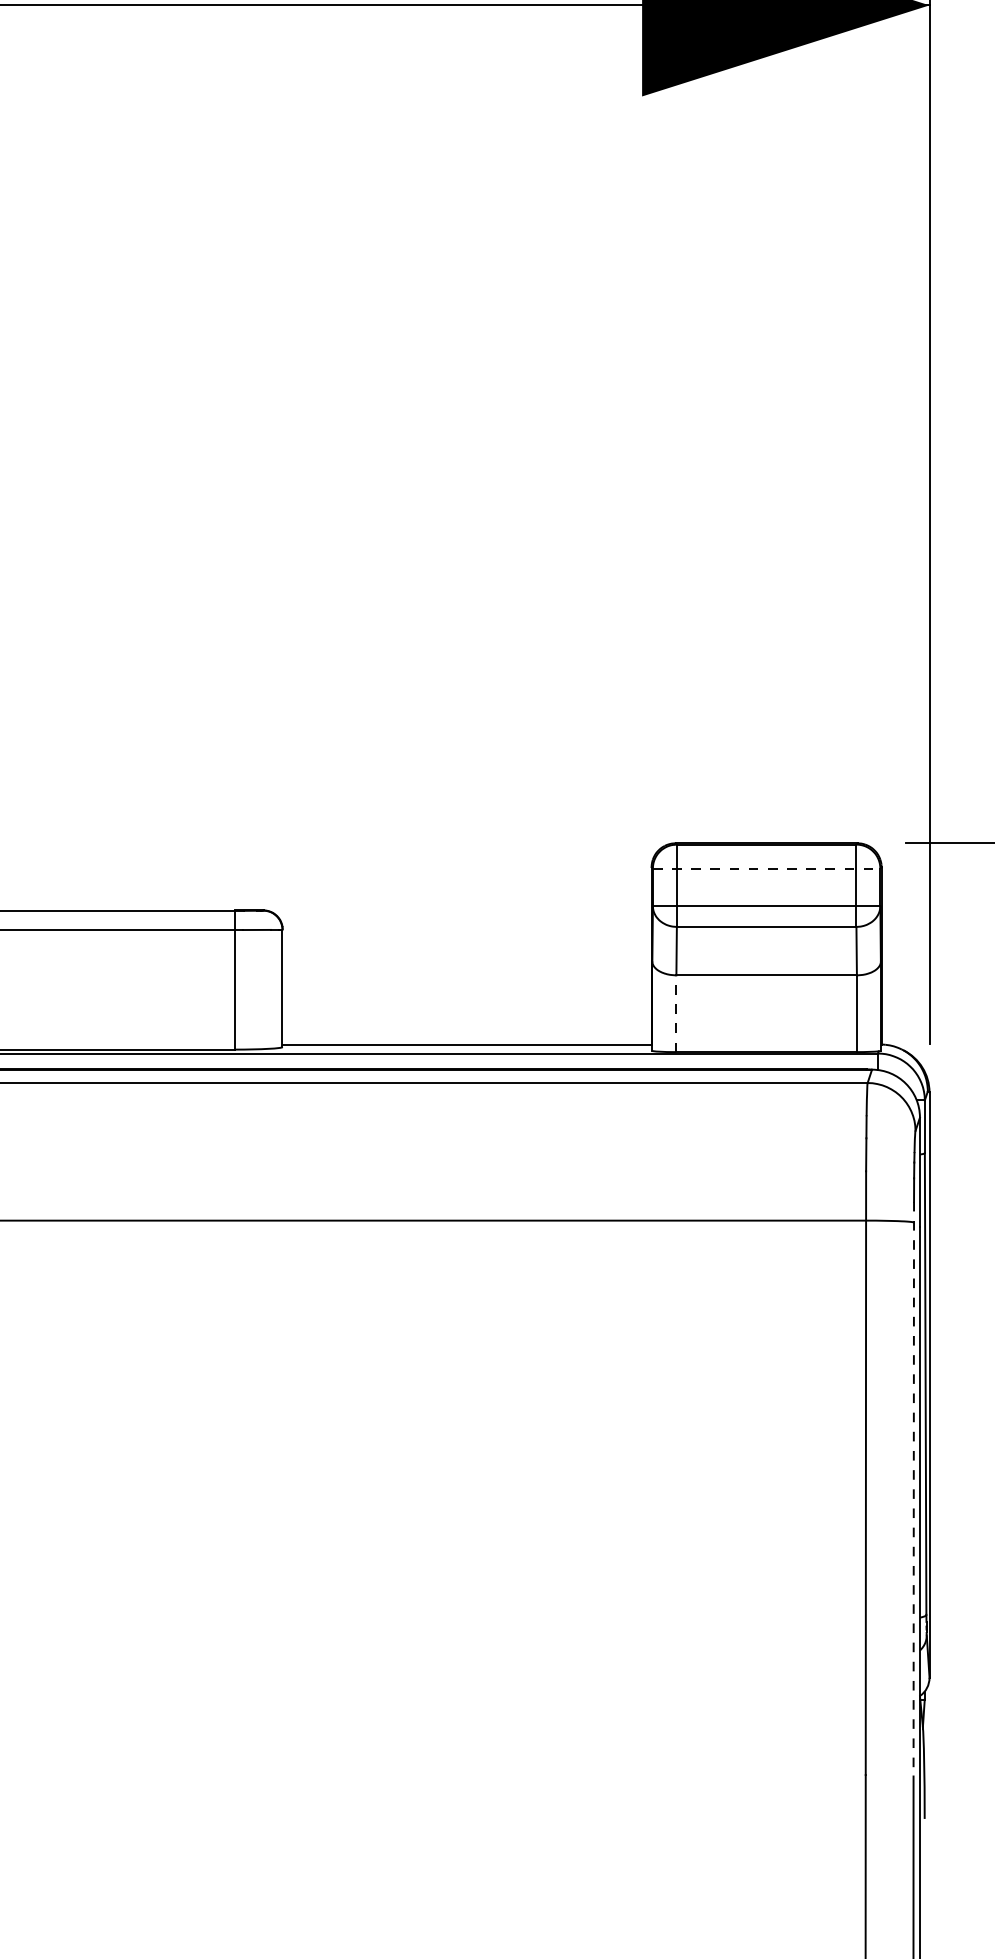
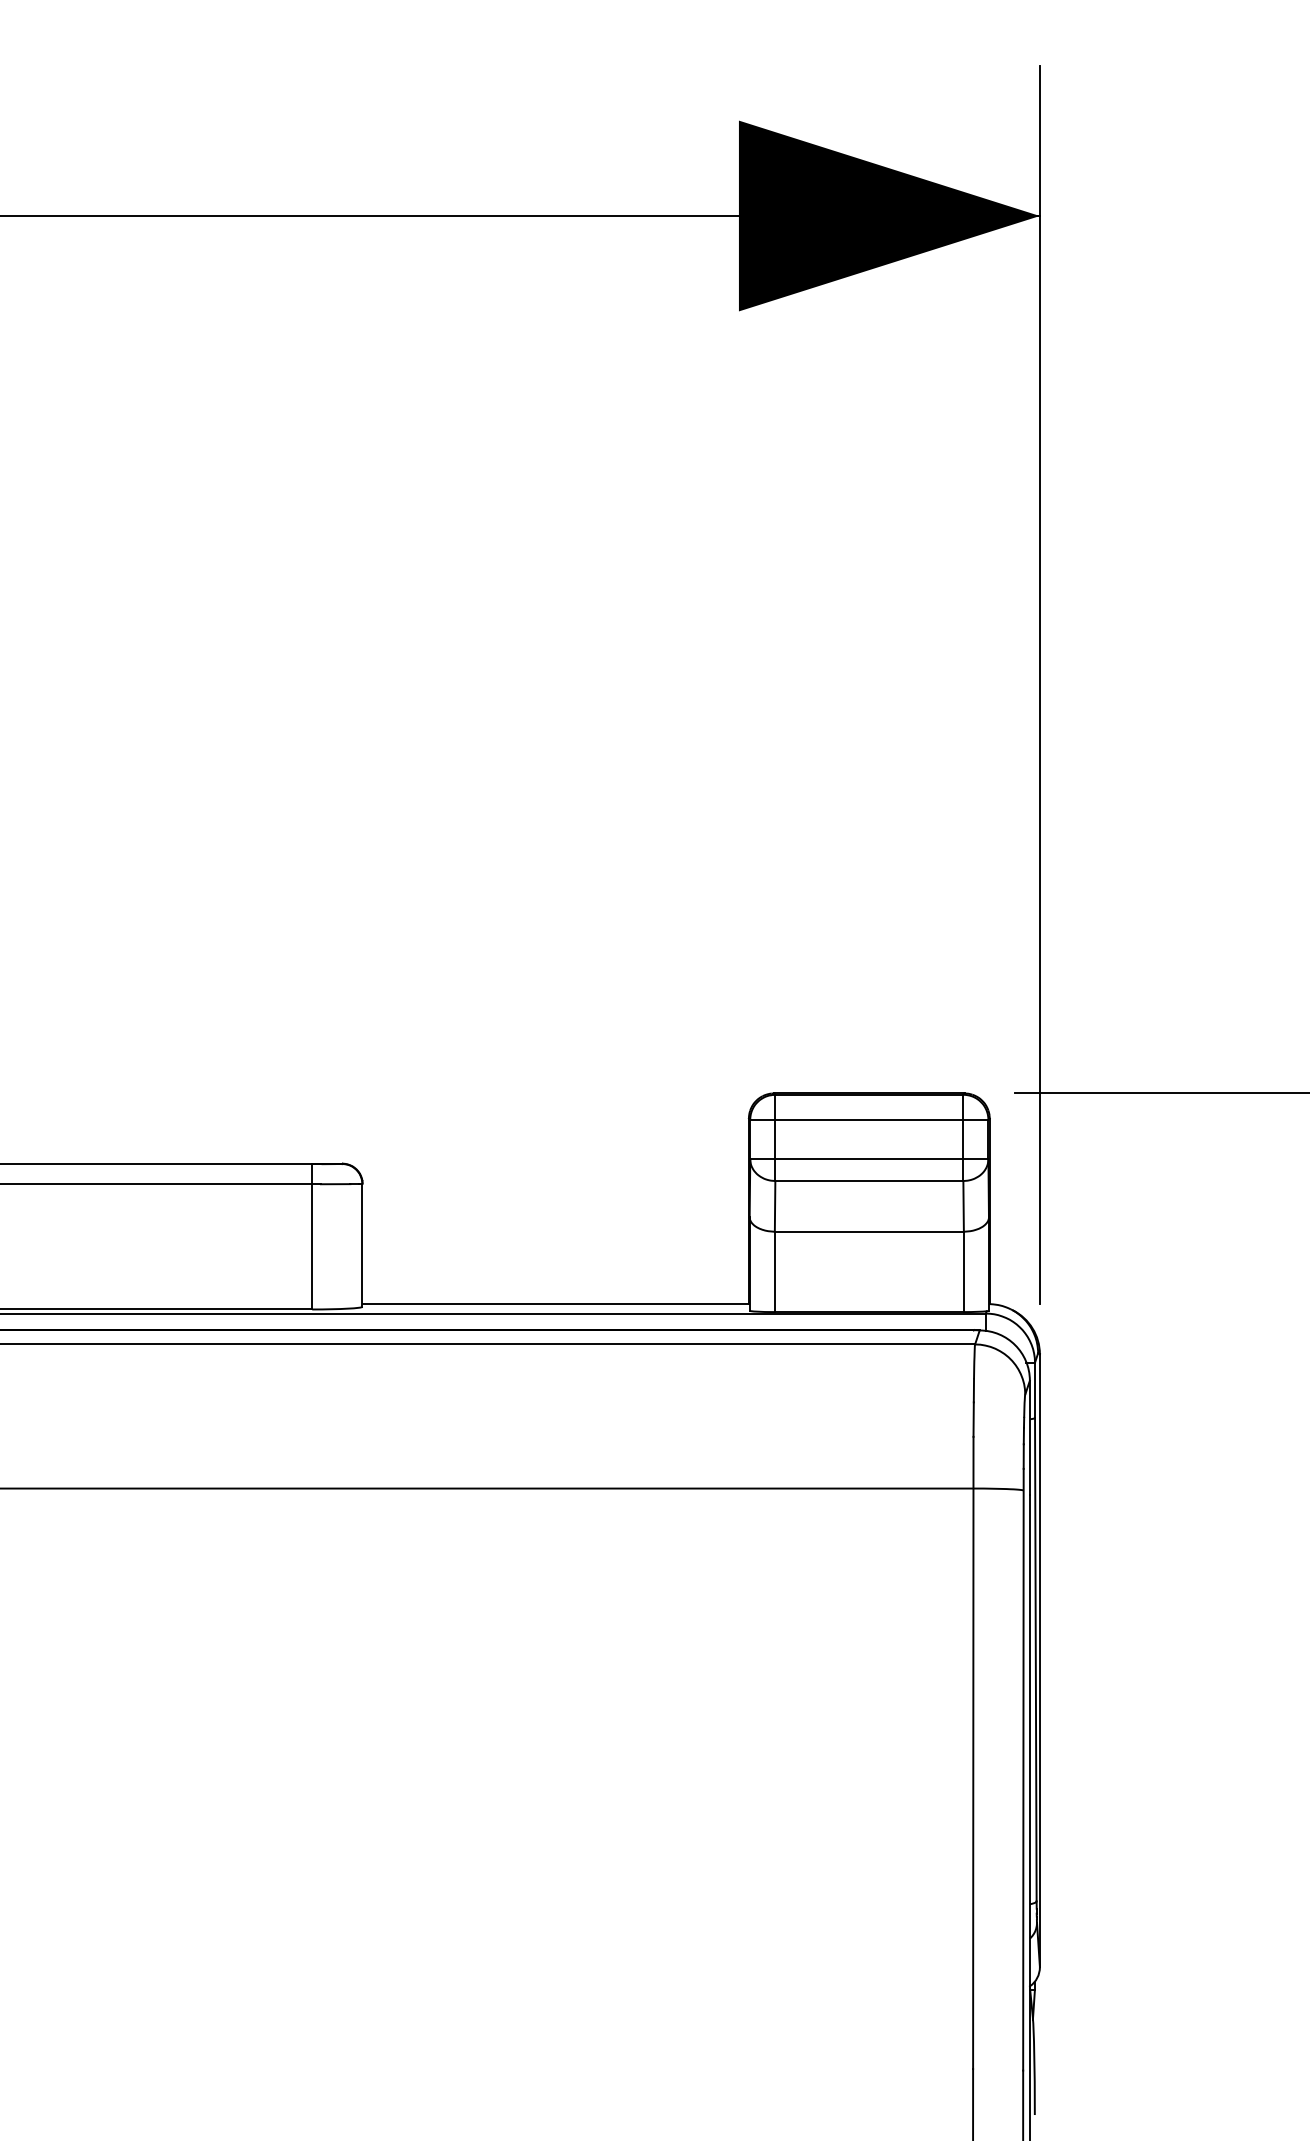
line: (766, 868) -> (869, 1119), dashed -> solid
line: (676, 1013) -> (774, 1271), dashed -> solid
line: (913, 1488) -> (1023, 1769), dashed -> solid

